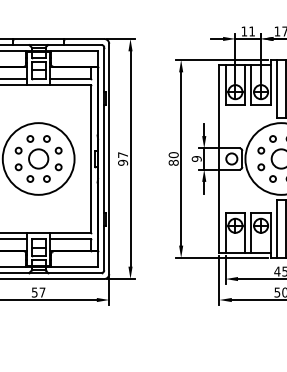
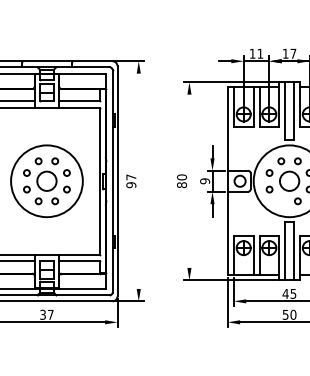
line: (130, 158) -> (138, 180), removed
line: (181, 158) -> (189, 180), removed
circle: (273, 179) -> (281, 201), removed
text: (34, 291) -> (42, 313), 57 -> 37

